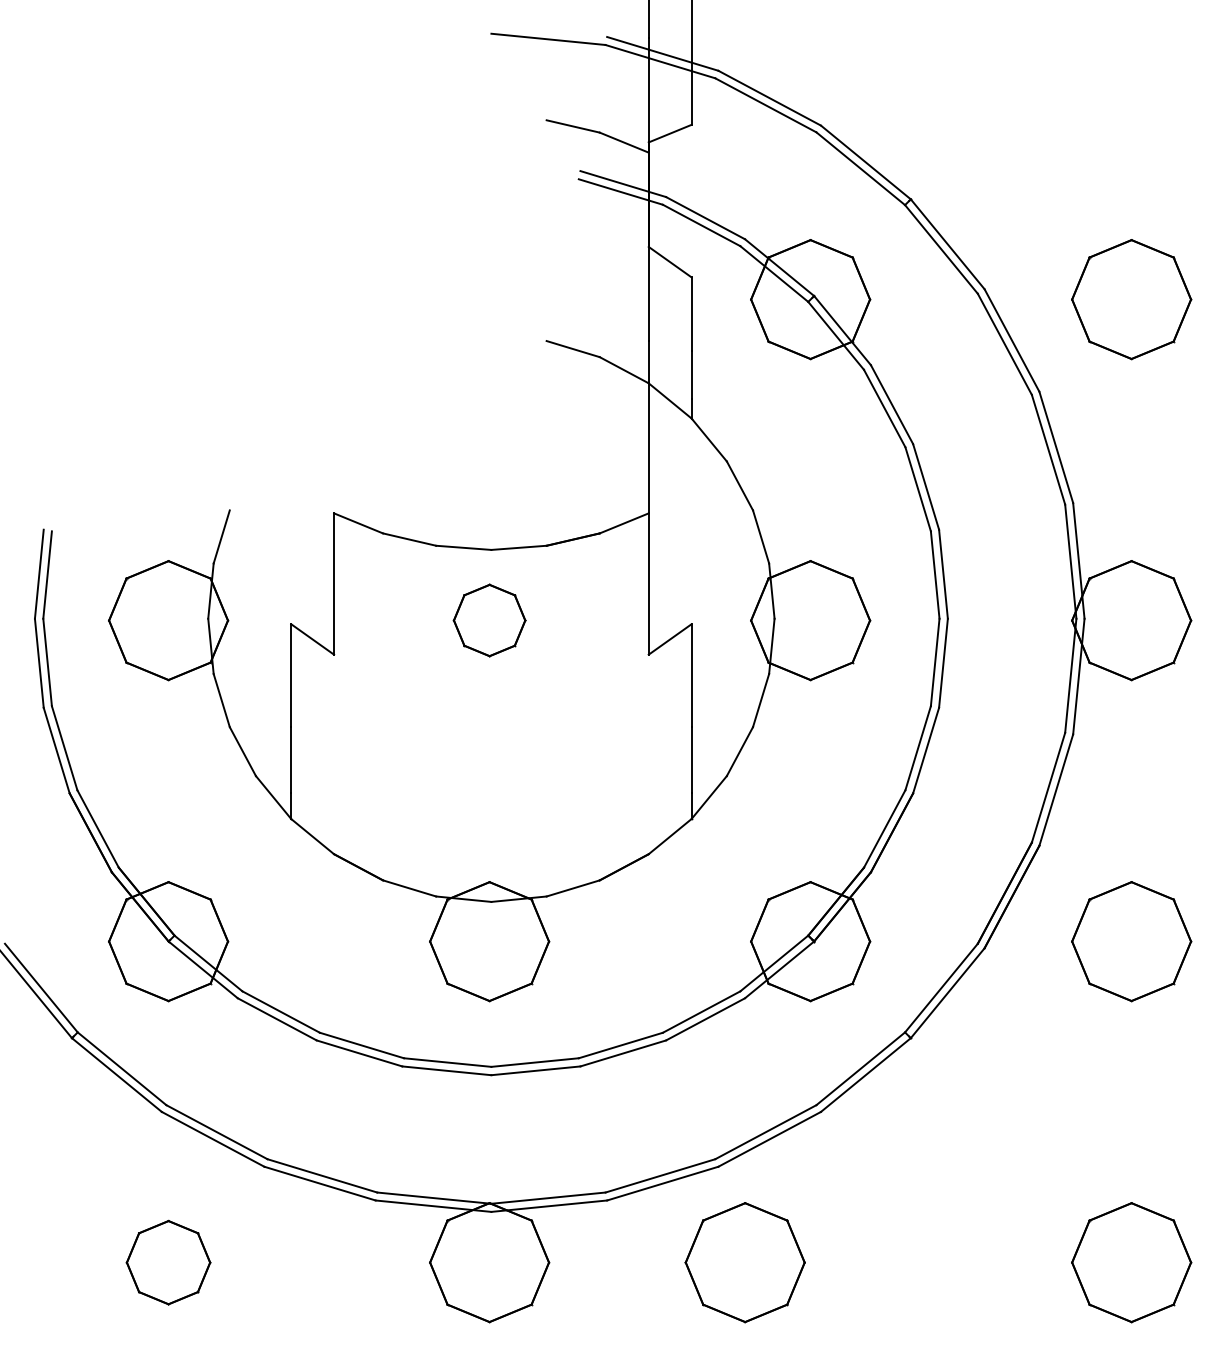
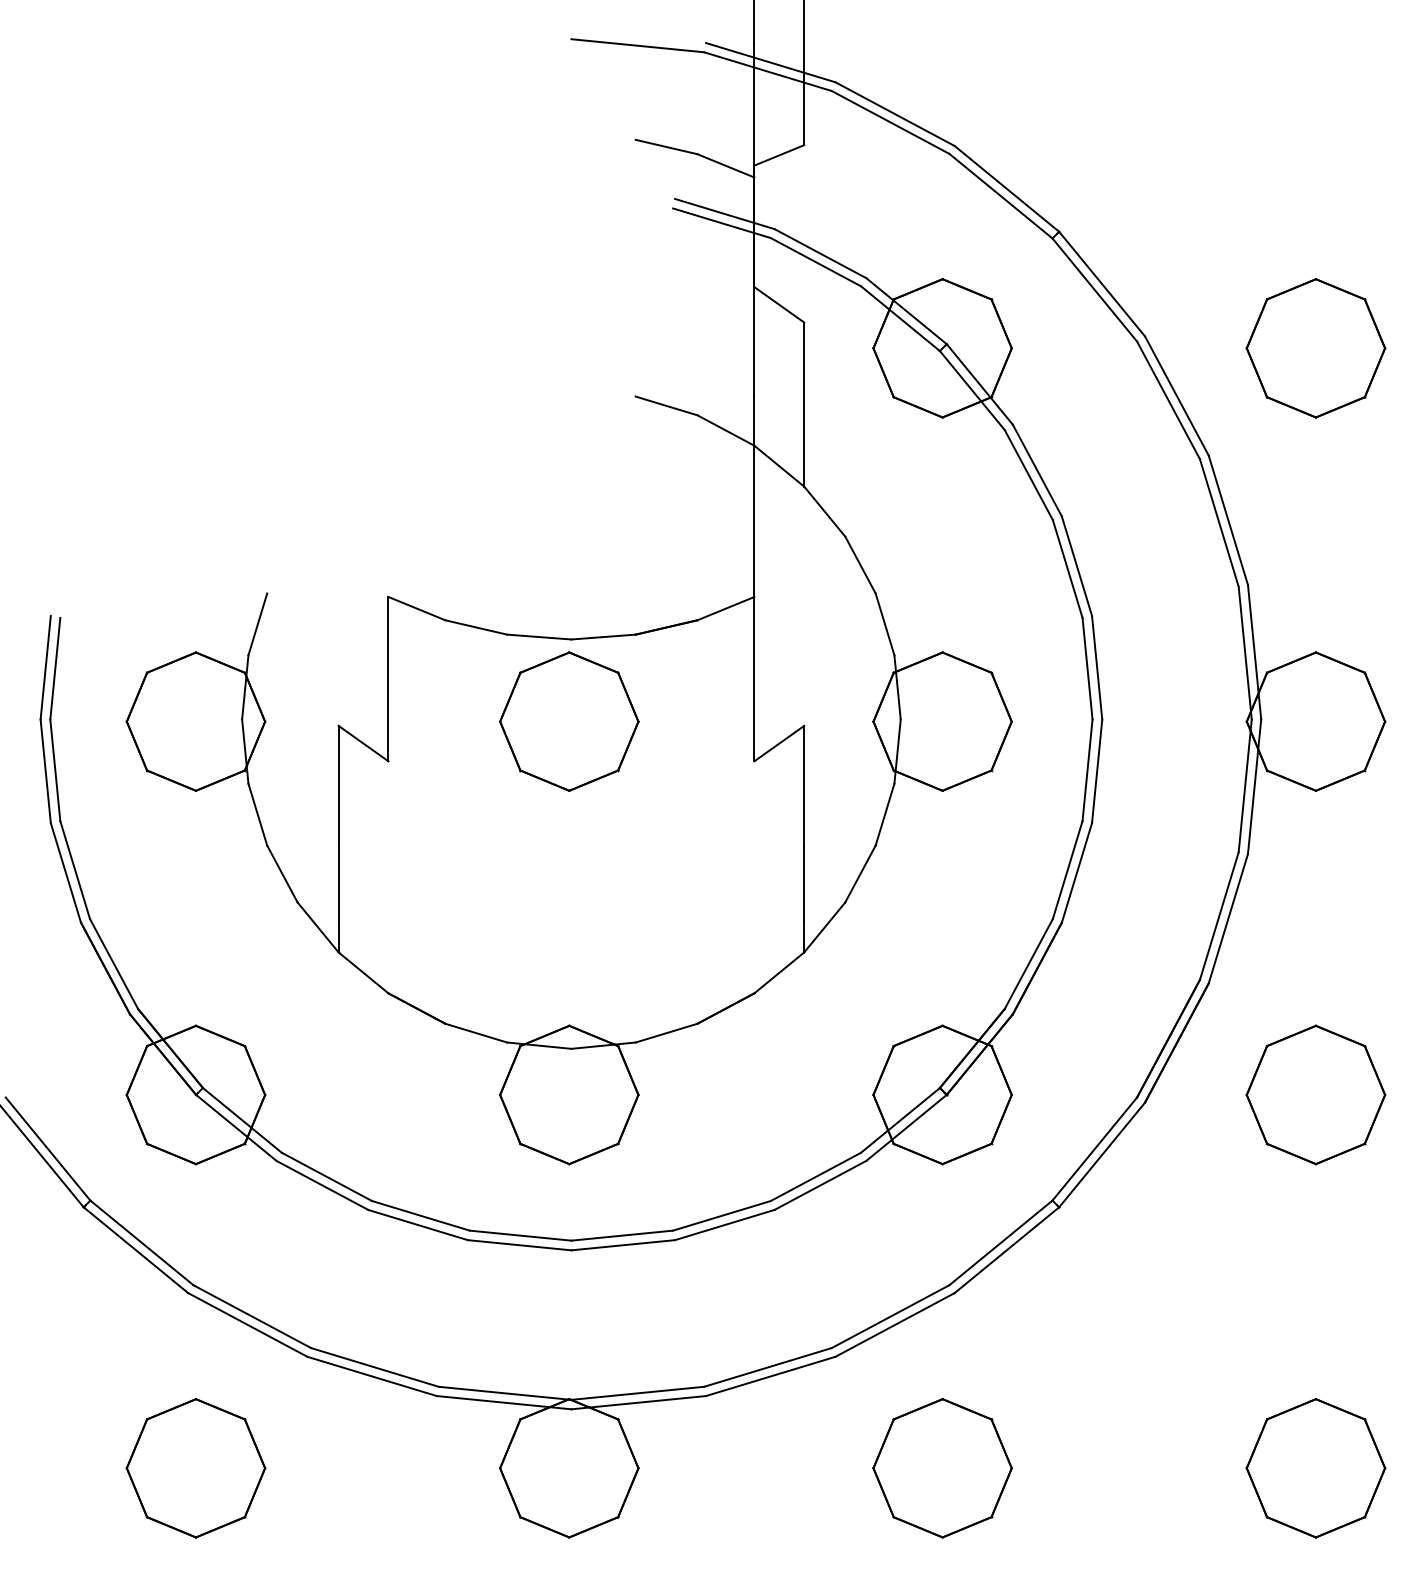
part: (489, 620) -> (569, 721), size x1.67
part: (168, 1262) -> (195, 1468), size x1.43
part: (745, 1262) -> (942, 1468), moved

